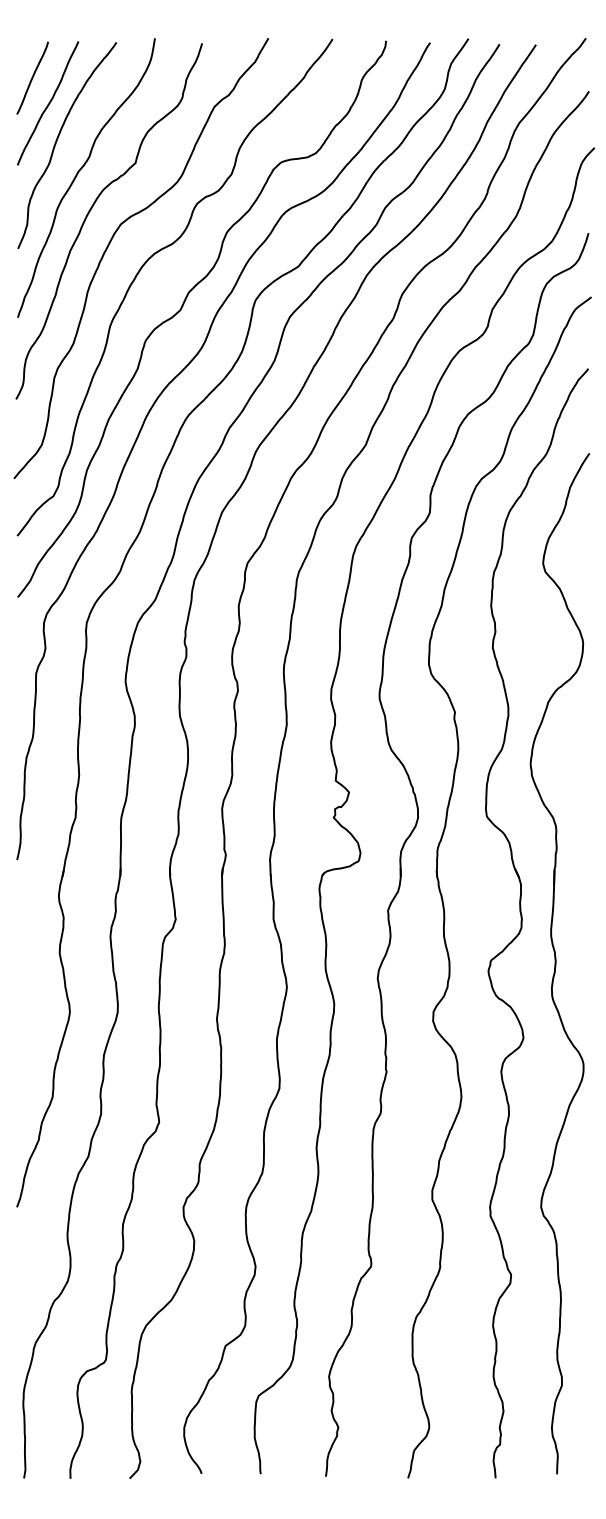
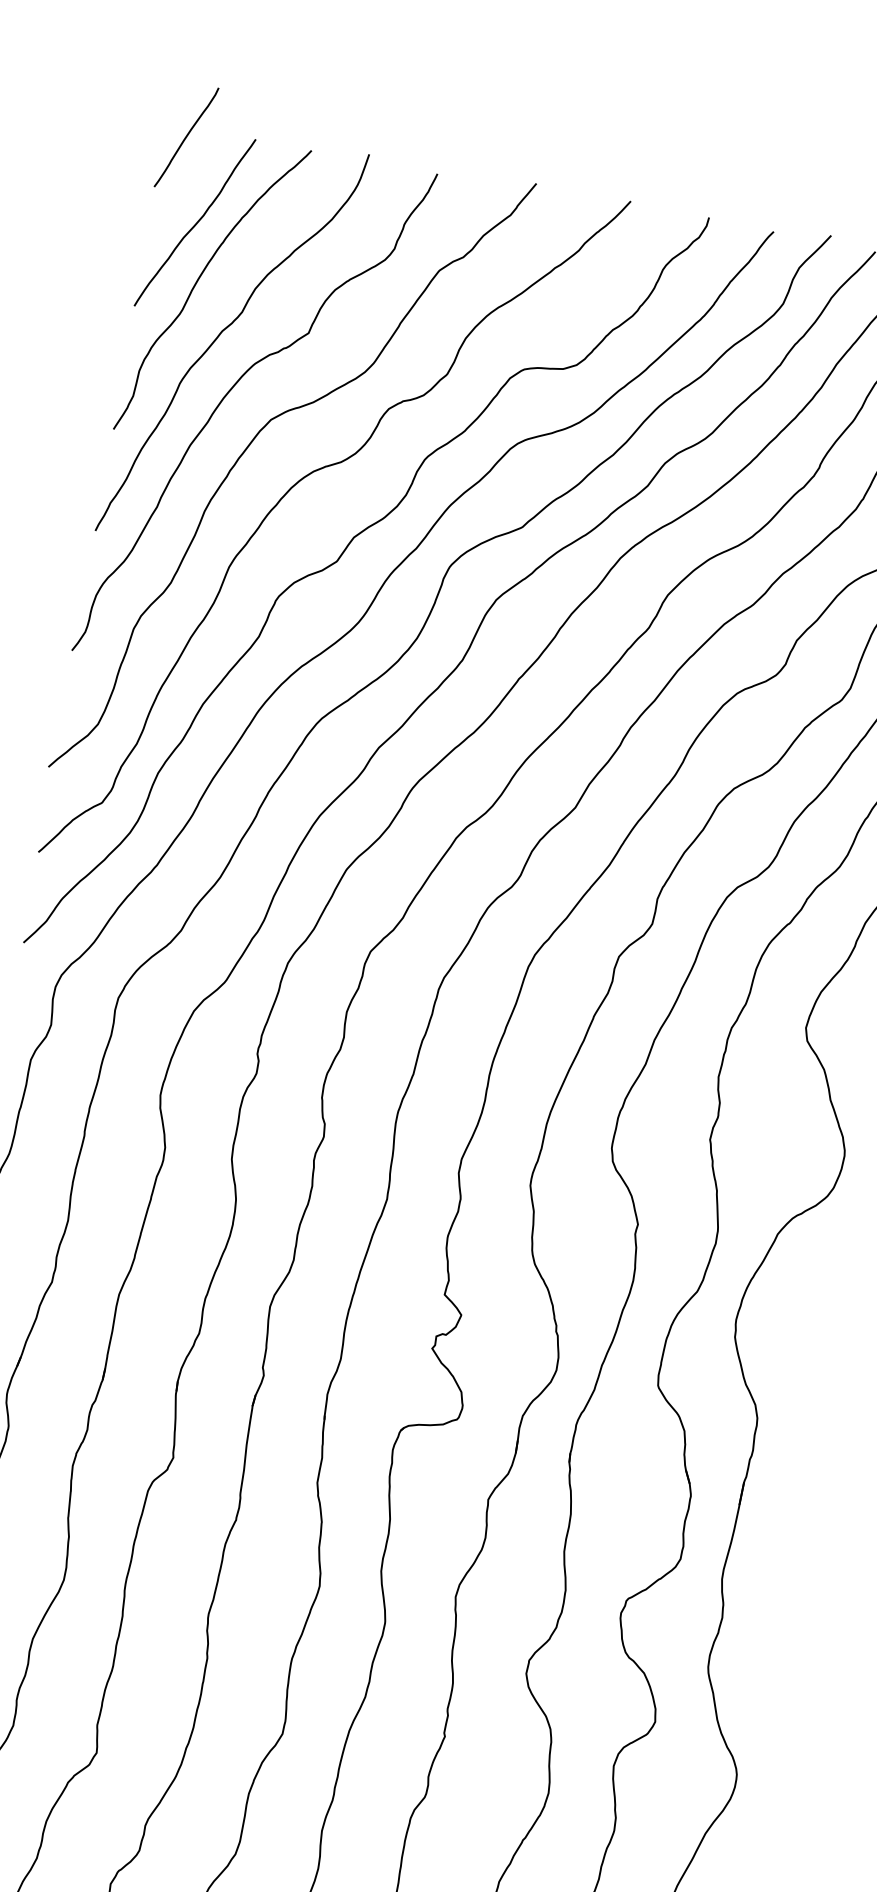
curve: (32, 77) -> (186, 136), moved

